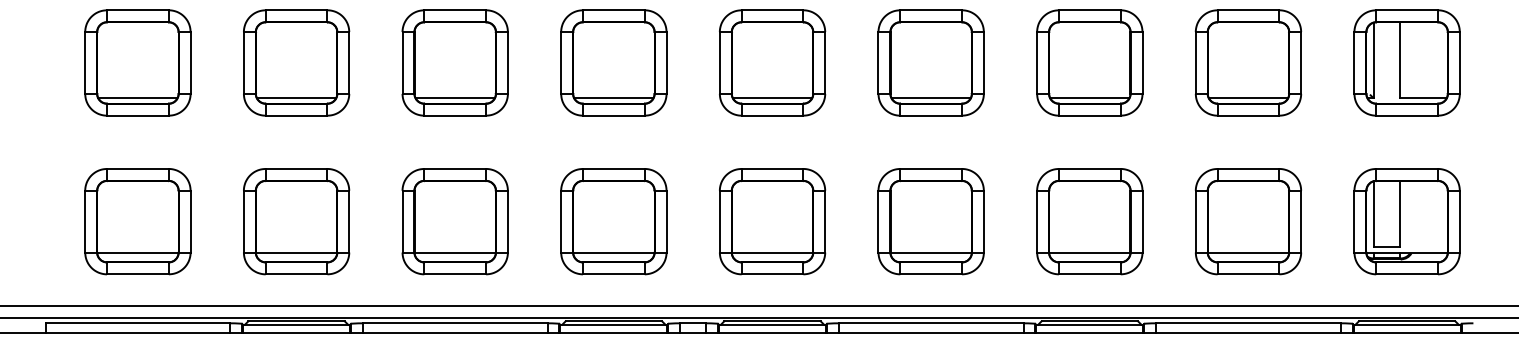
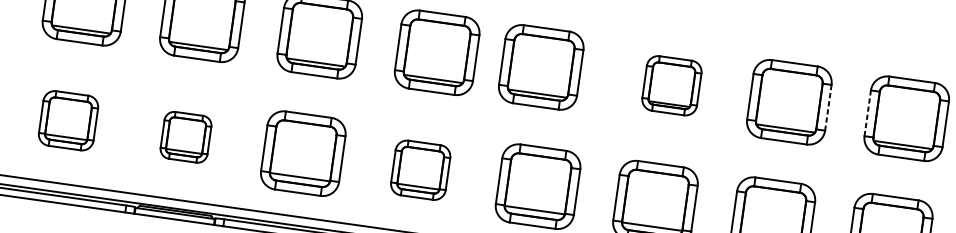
part: (772, 62) -> (541, 67), moved
part: (930, 62) -> (671, 85), size x0.7
line: (1142, 63) -> (828, 108), solid -> dashed
line: (1195, 63) -> (867, 113), solid -> dashed
part: (137, 221) -> (68, 120), size x0.7
part: (296, 221) -> (185, 137), size x0.6
part: (613, 221) -> (420, 170), size x0.7

